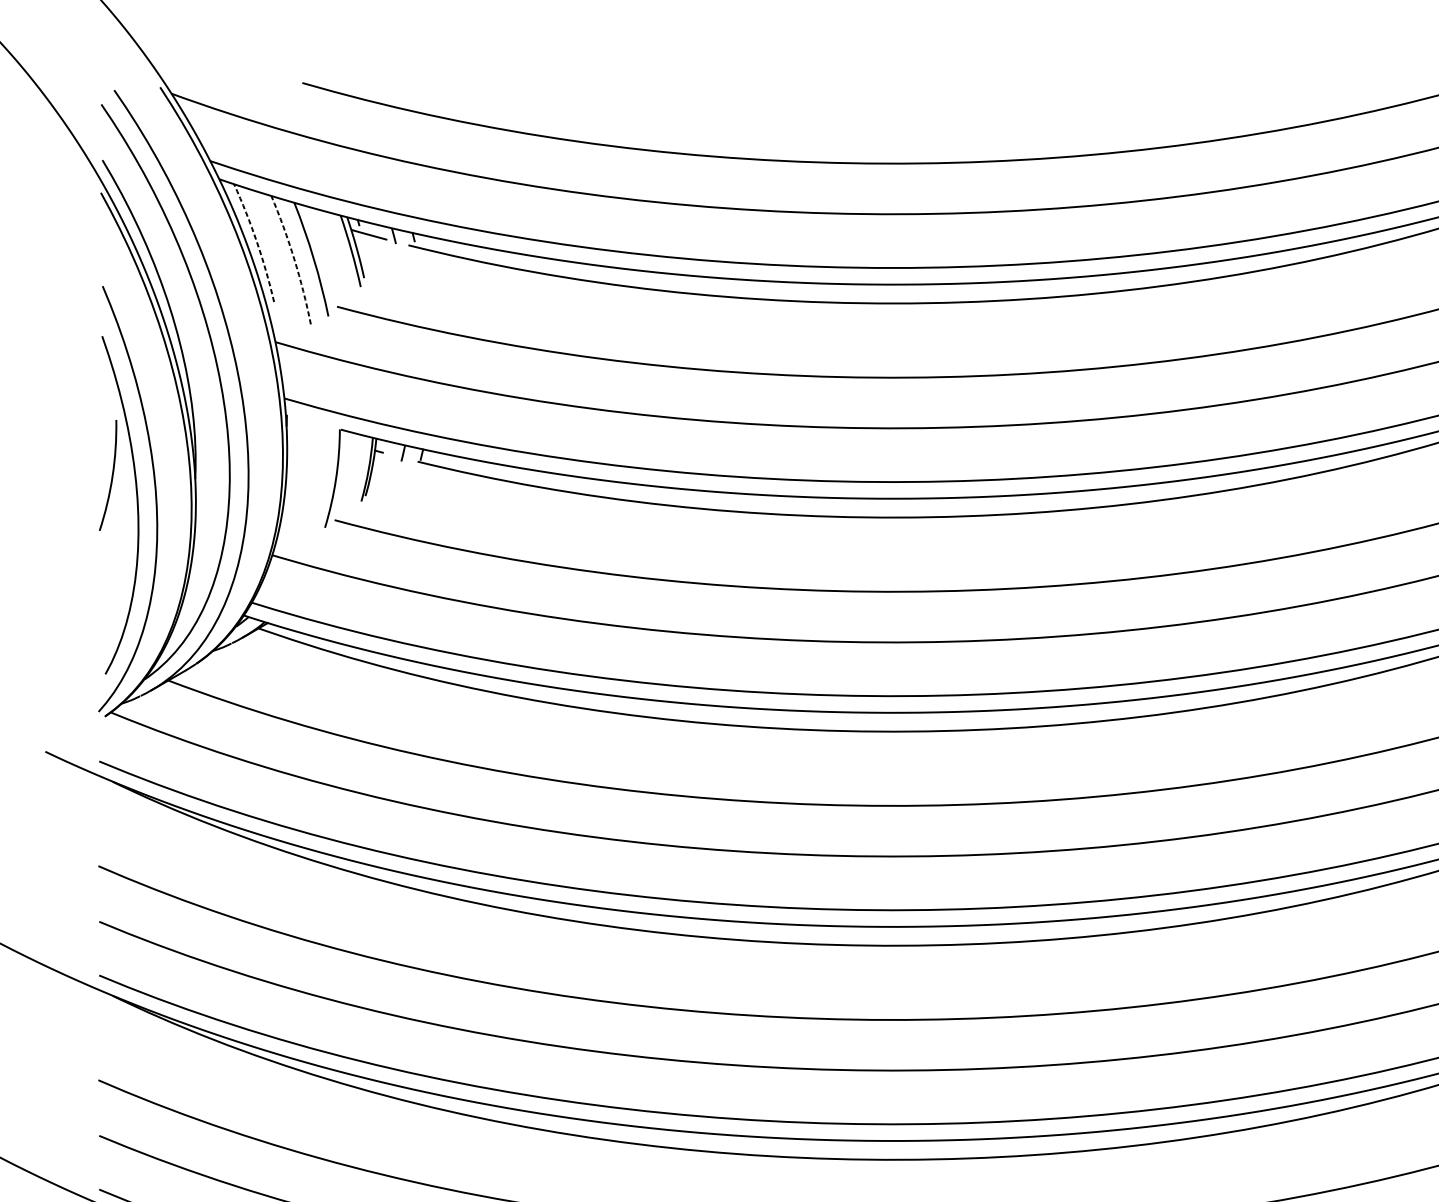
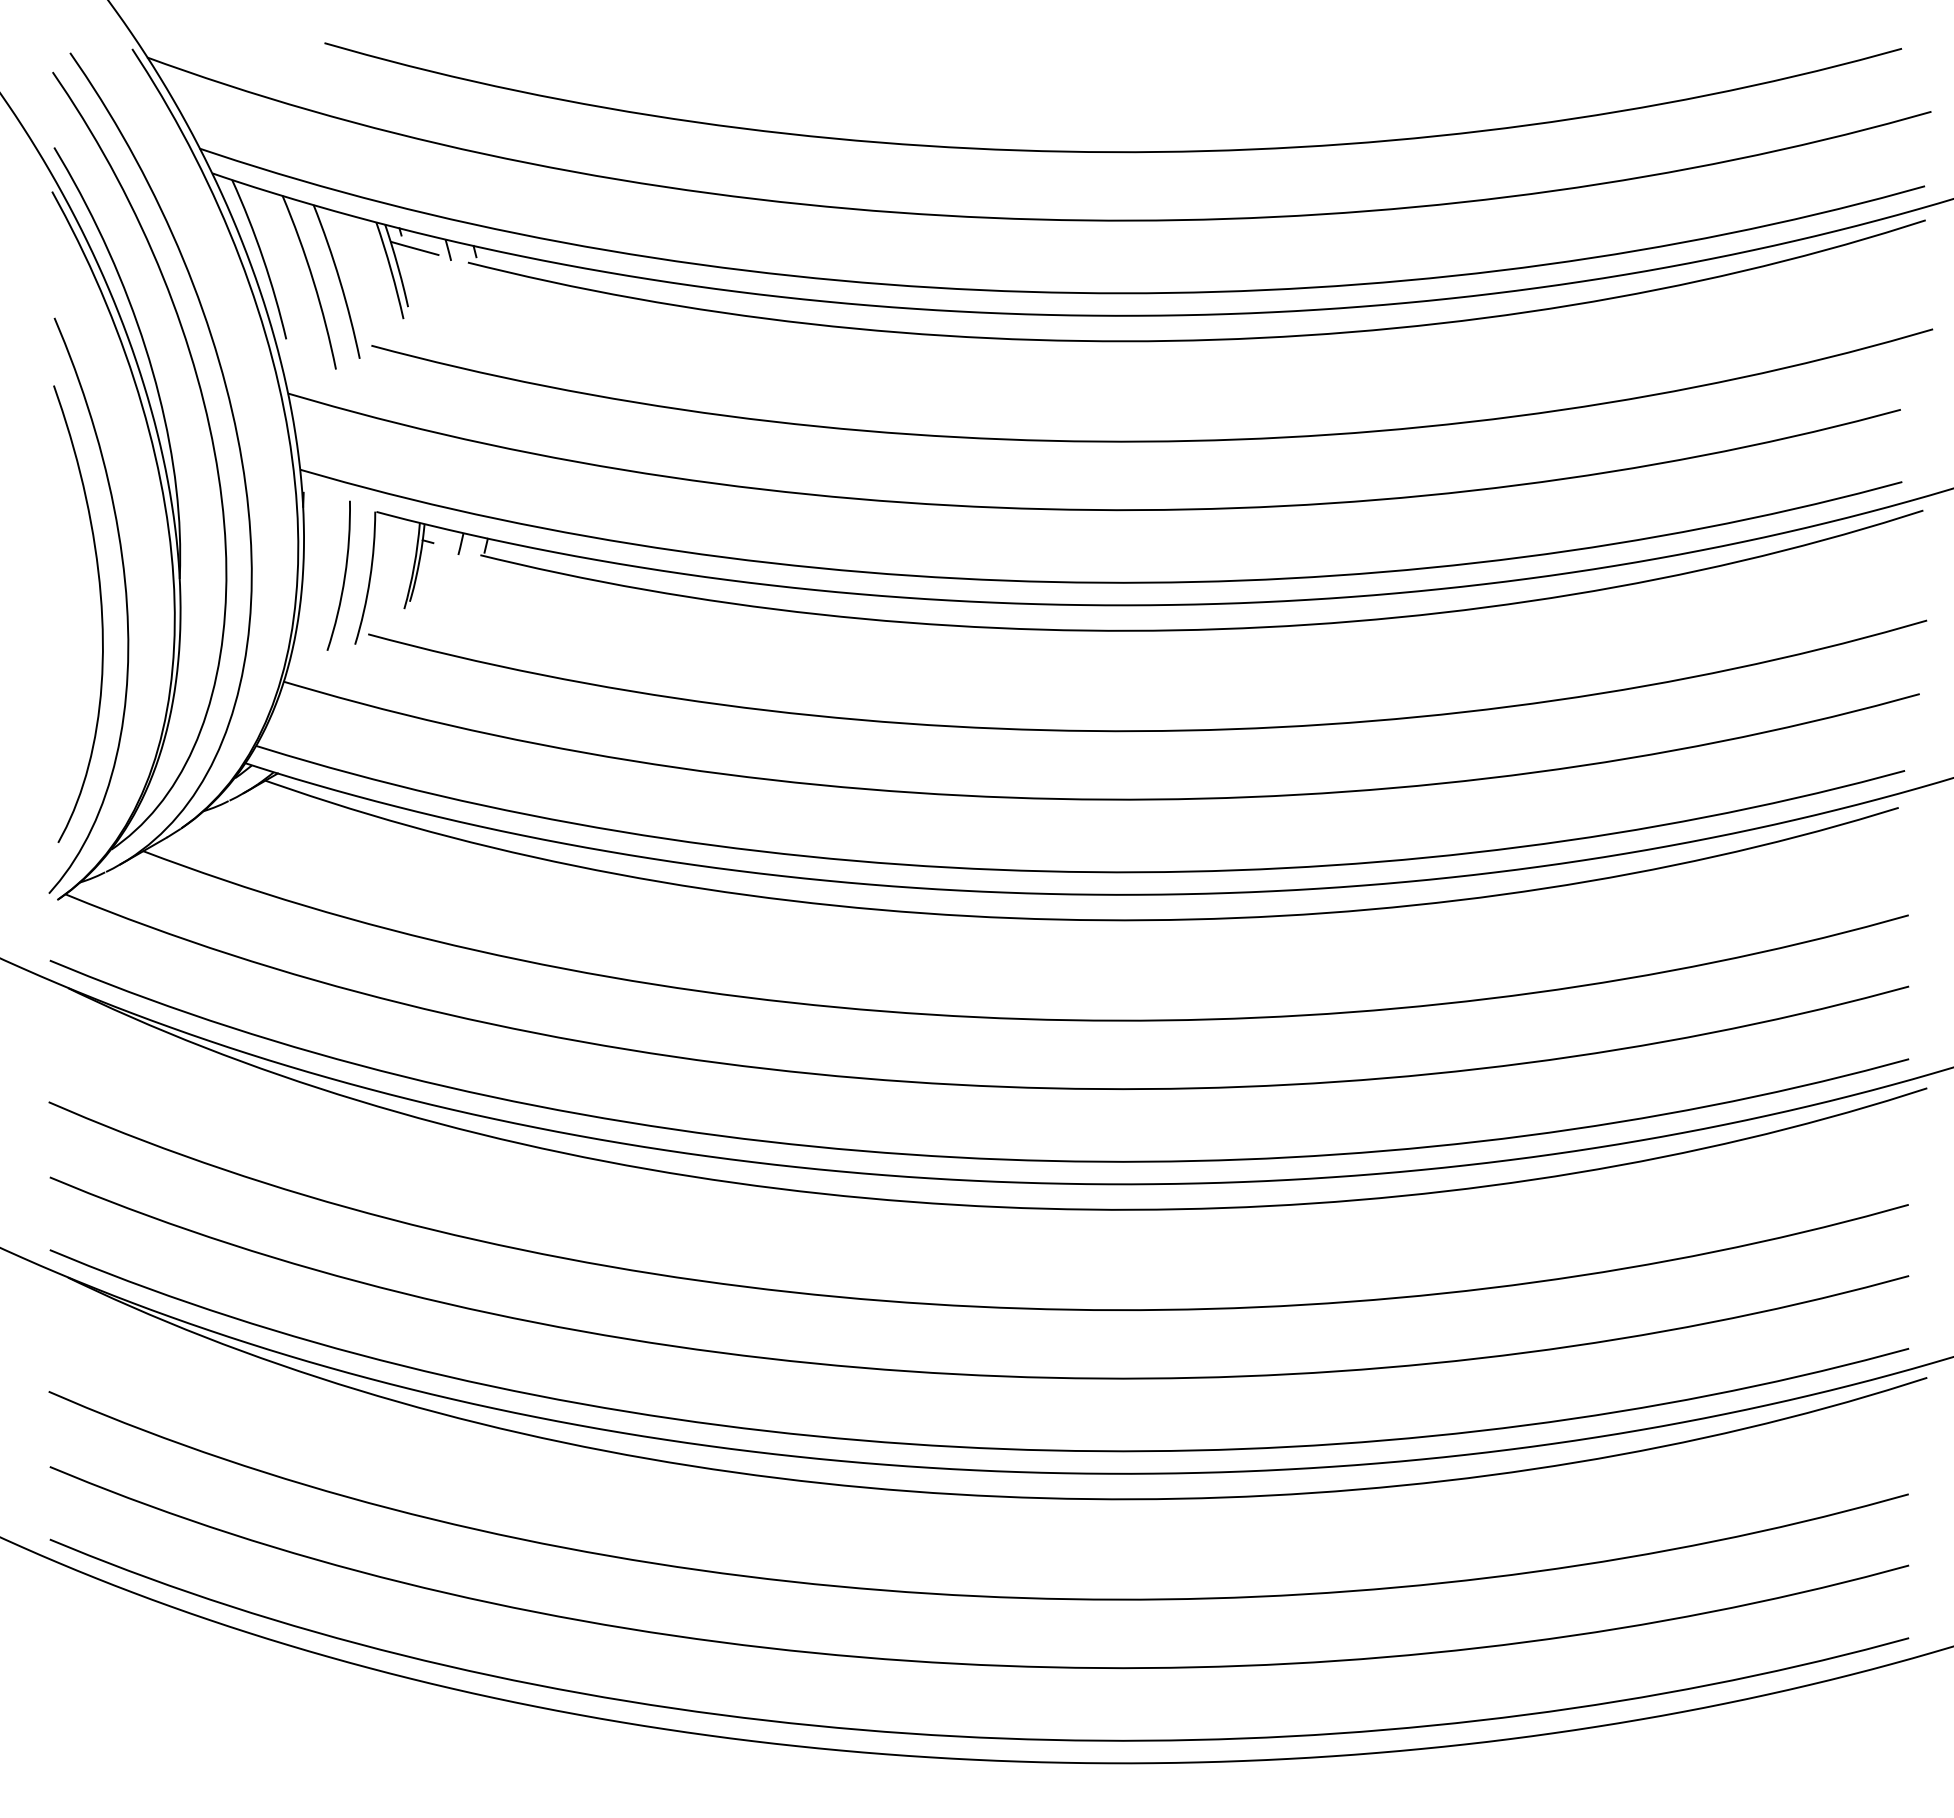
arc: (257, 242) -> (263, 258), dashed -> solid
arc: (294, 259) -> (313, 281), dashed -> solid
arc: (111, 476) -> (343, 577), moved

